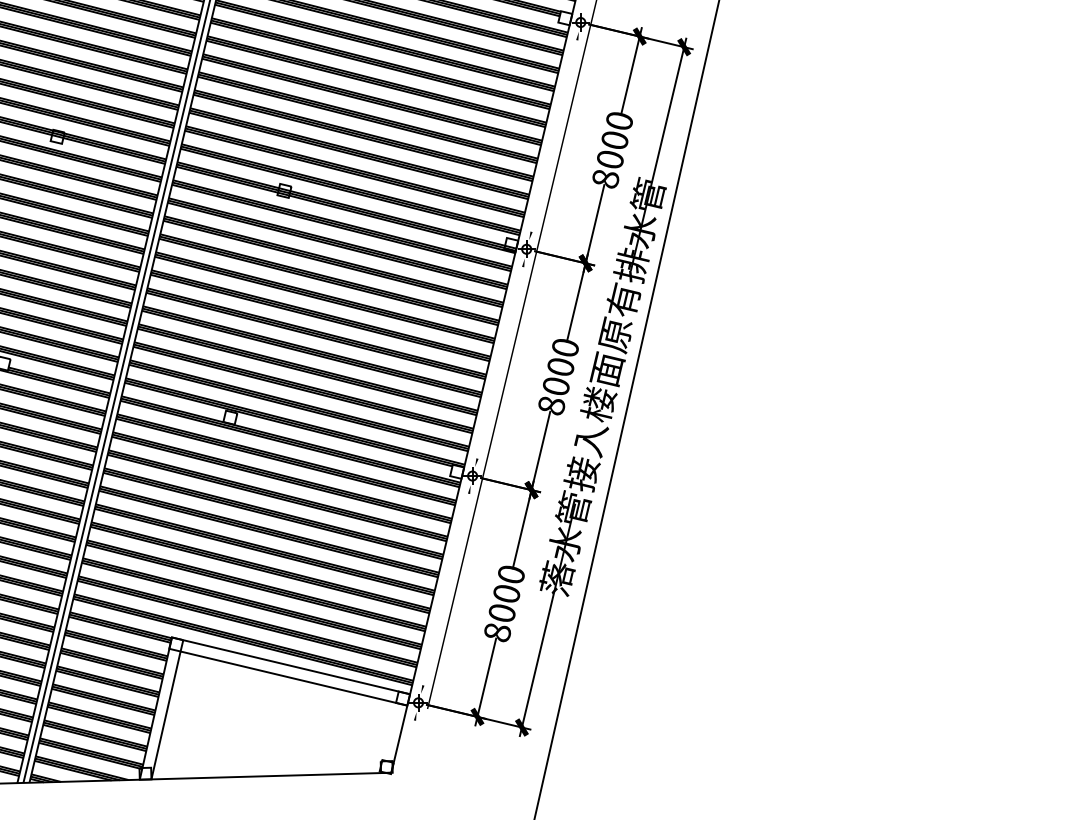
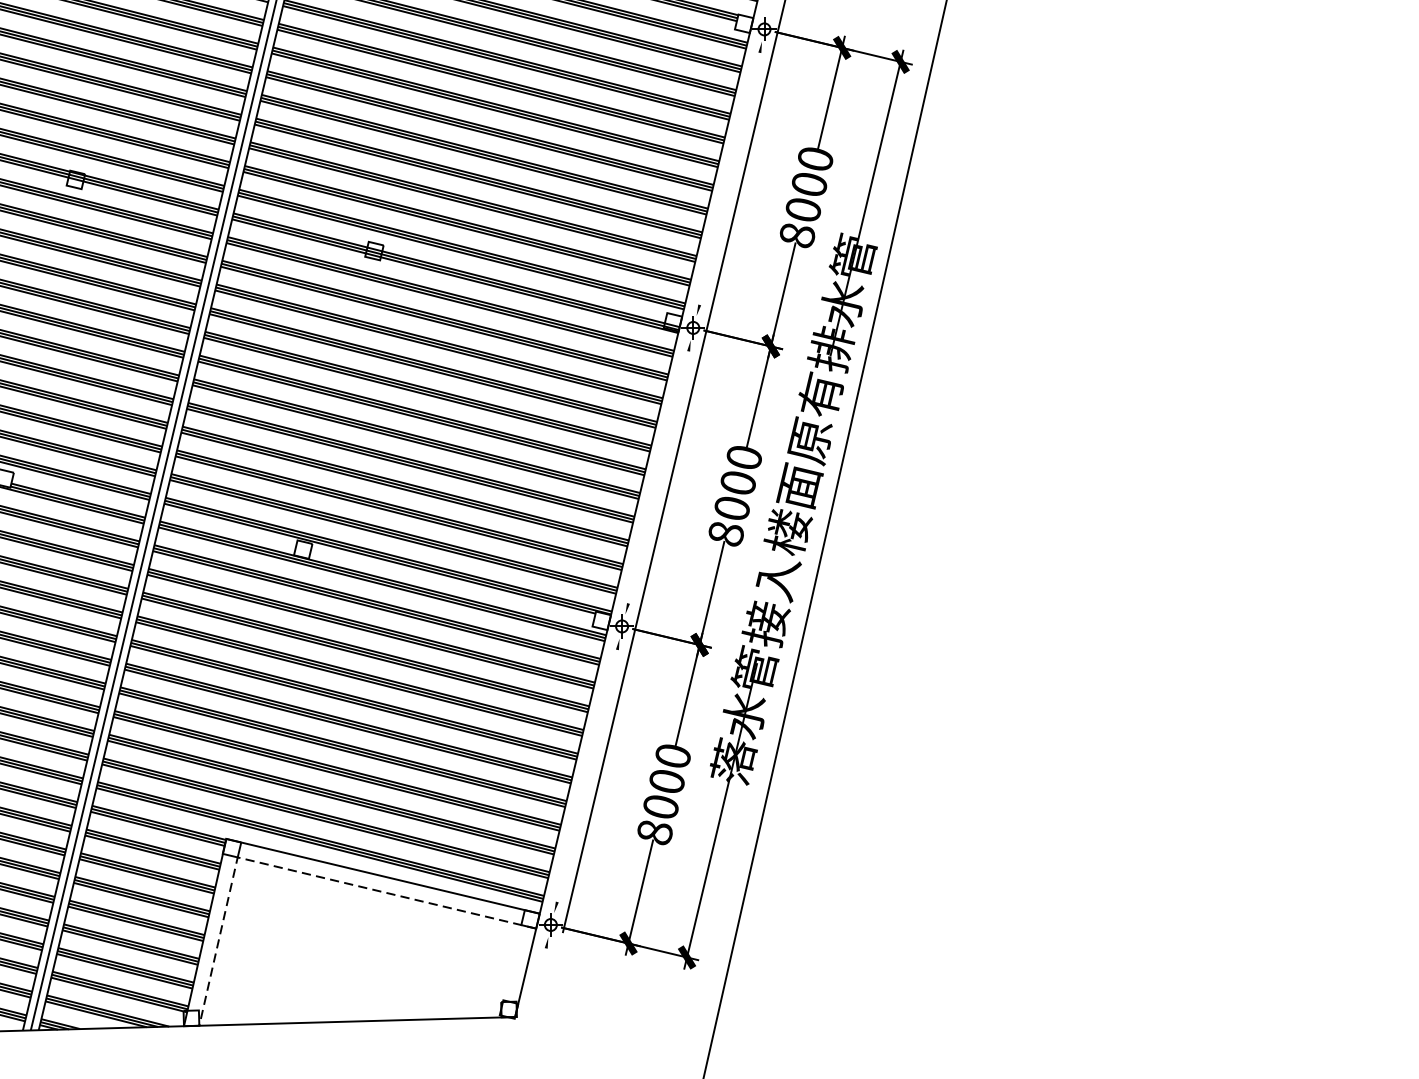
line: (229, 663) -> (302, 873), solid -> dashed

